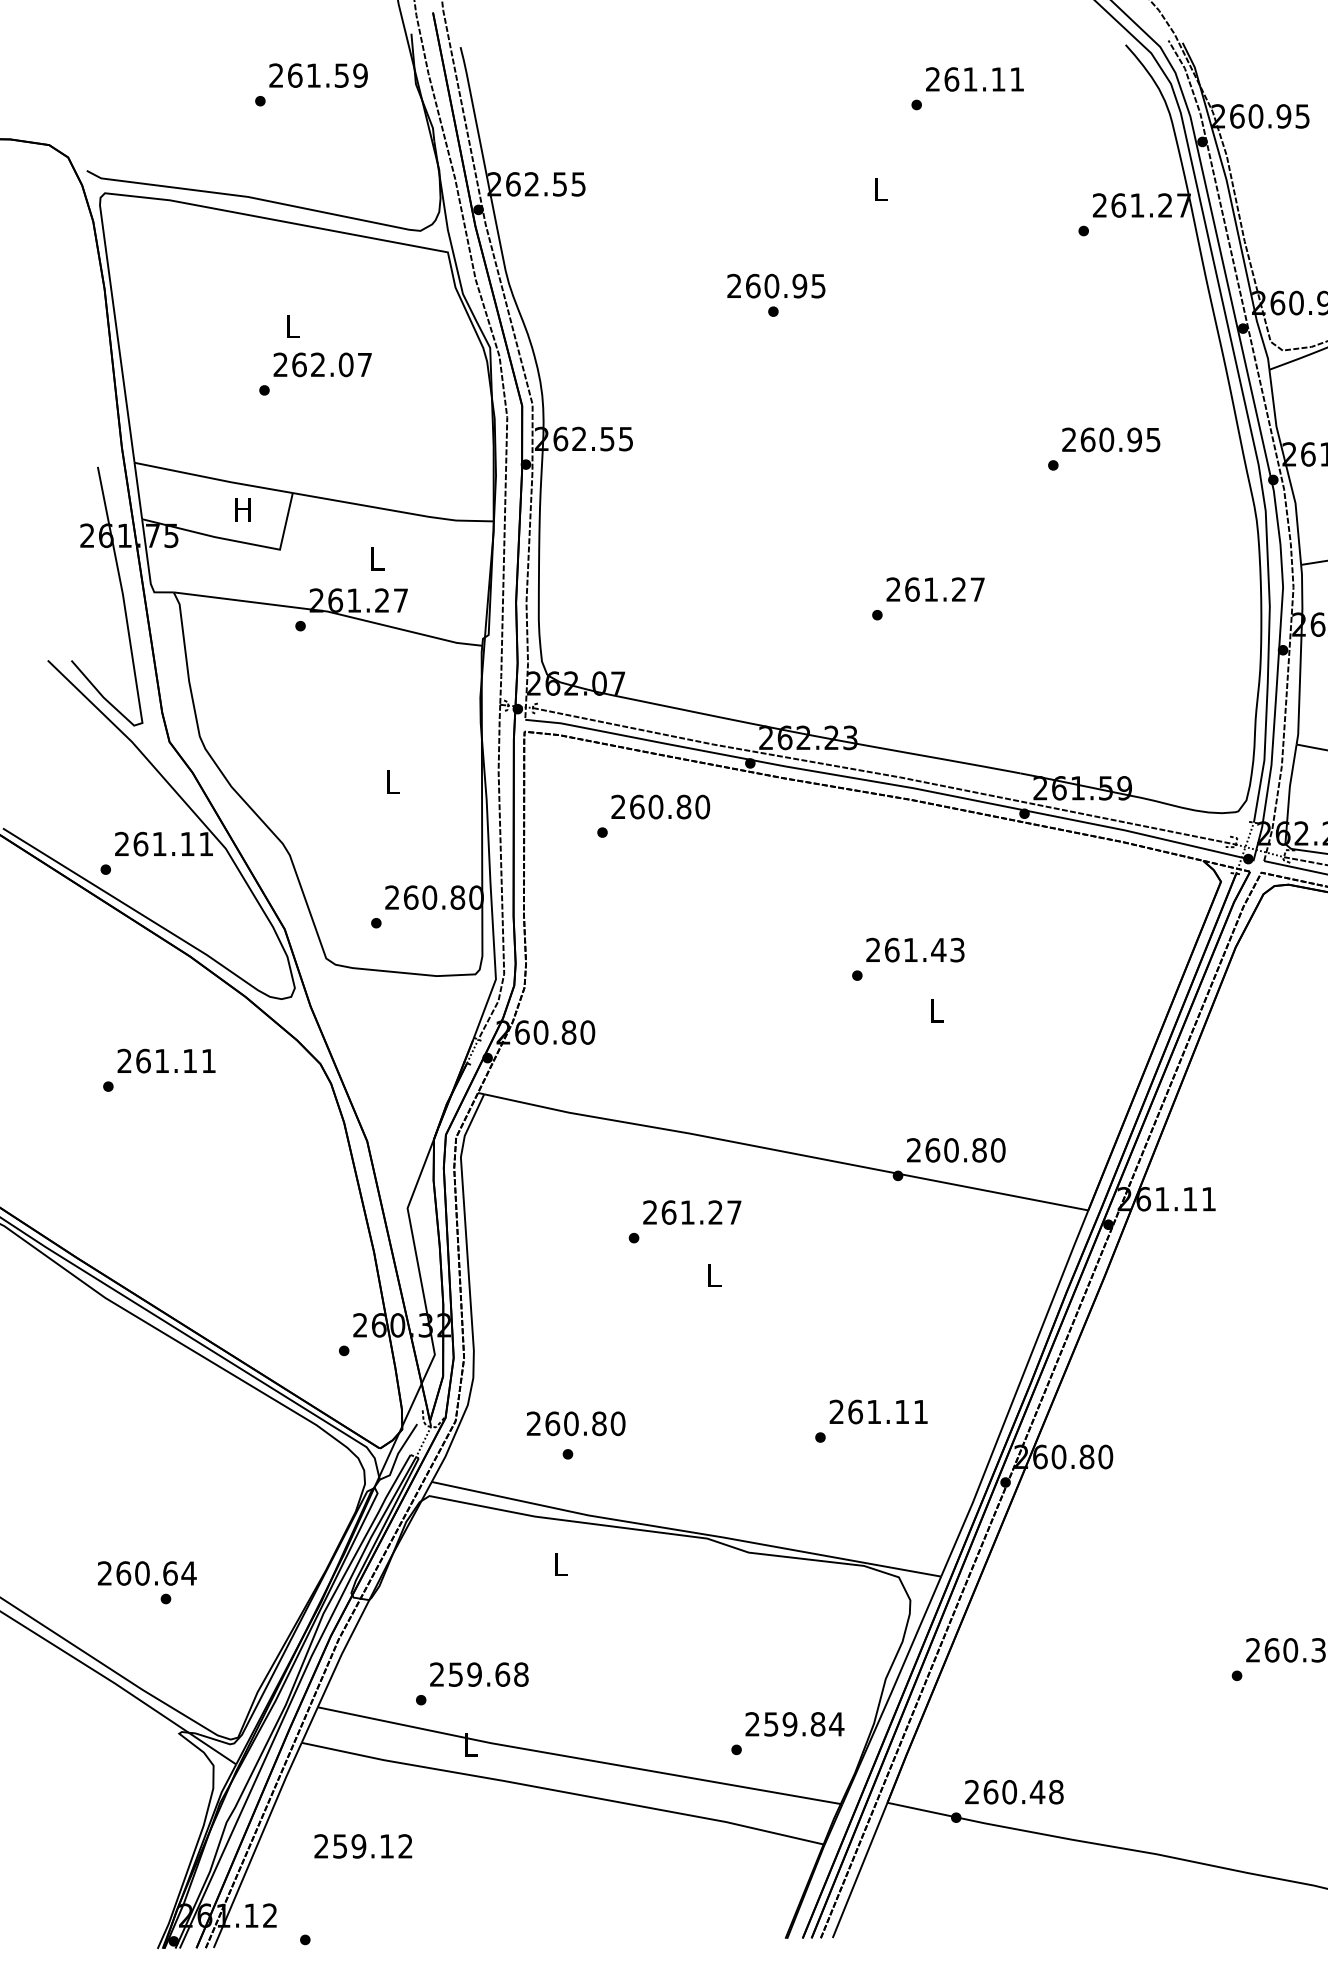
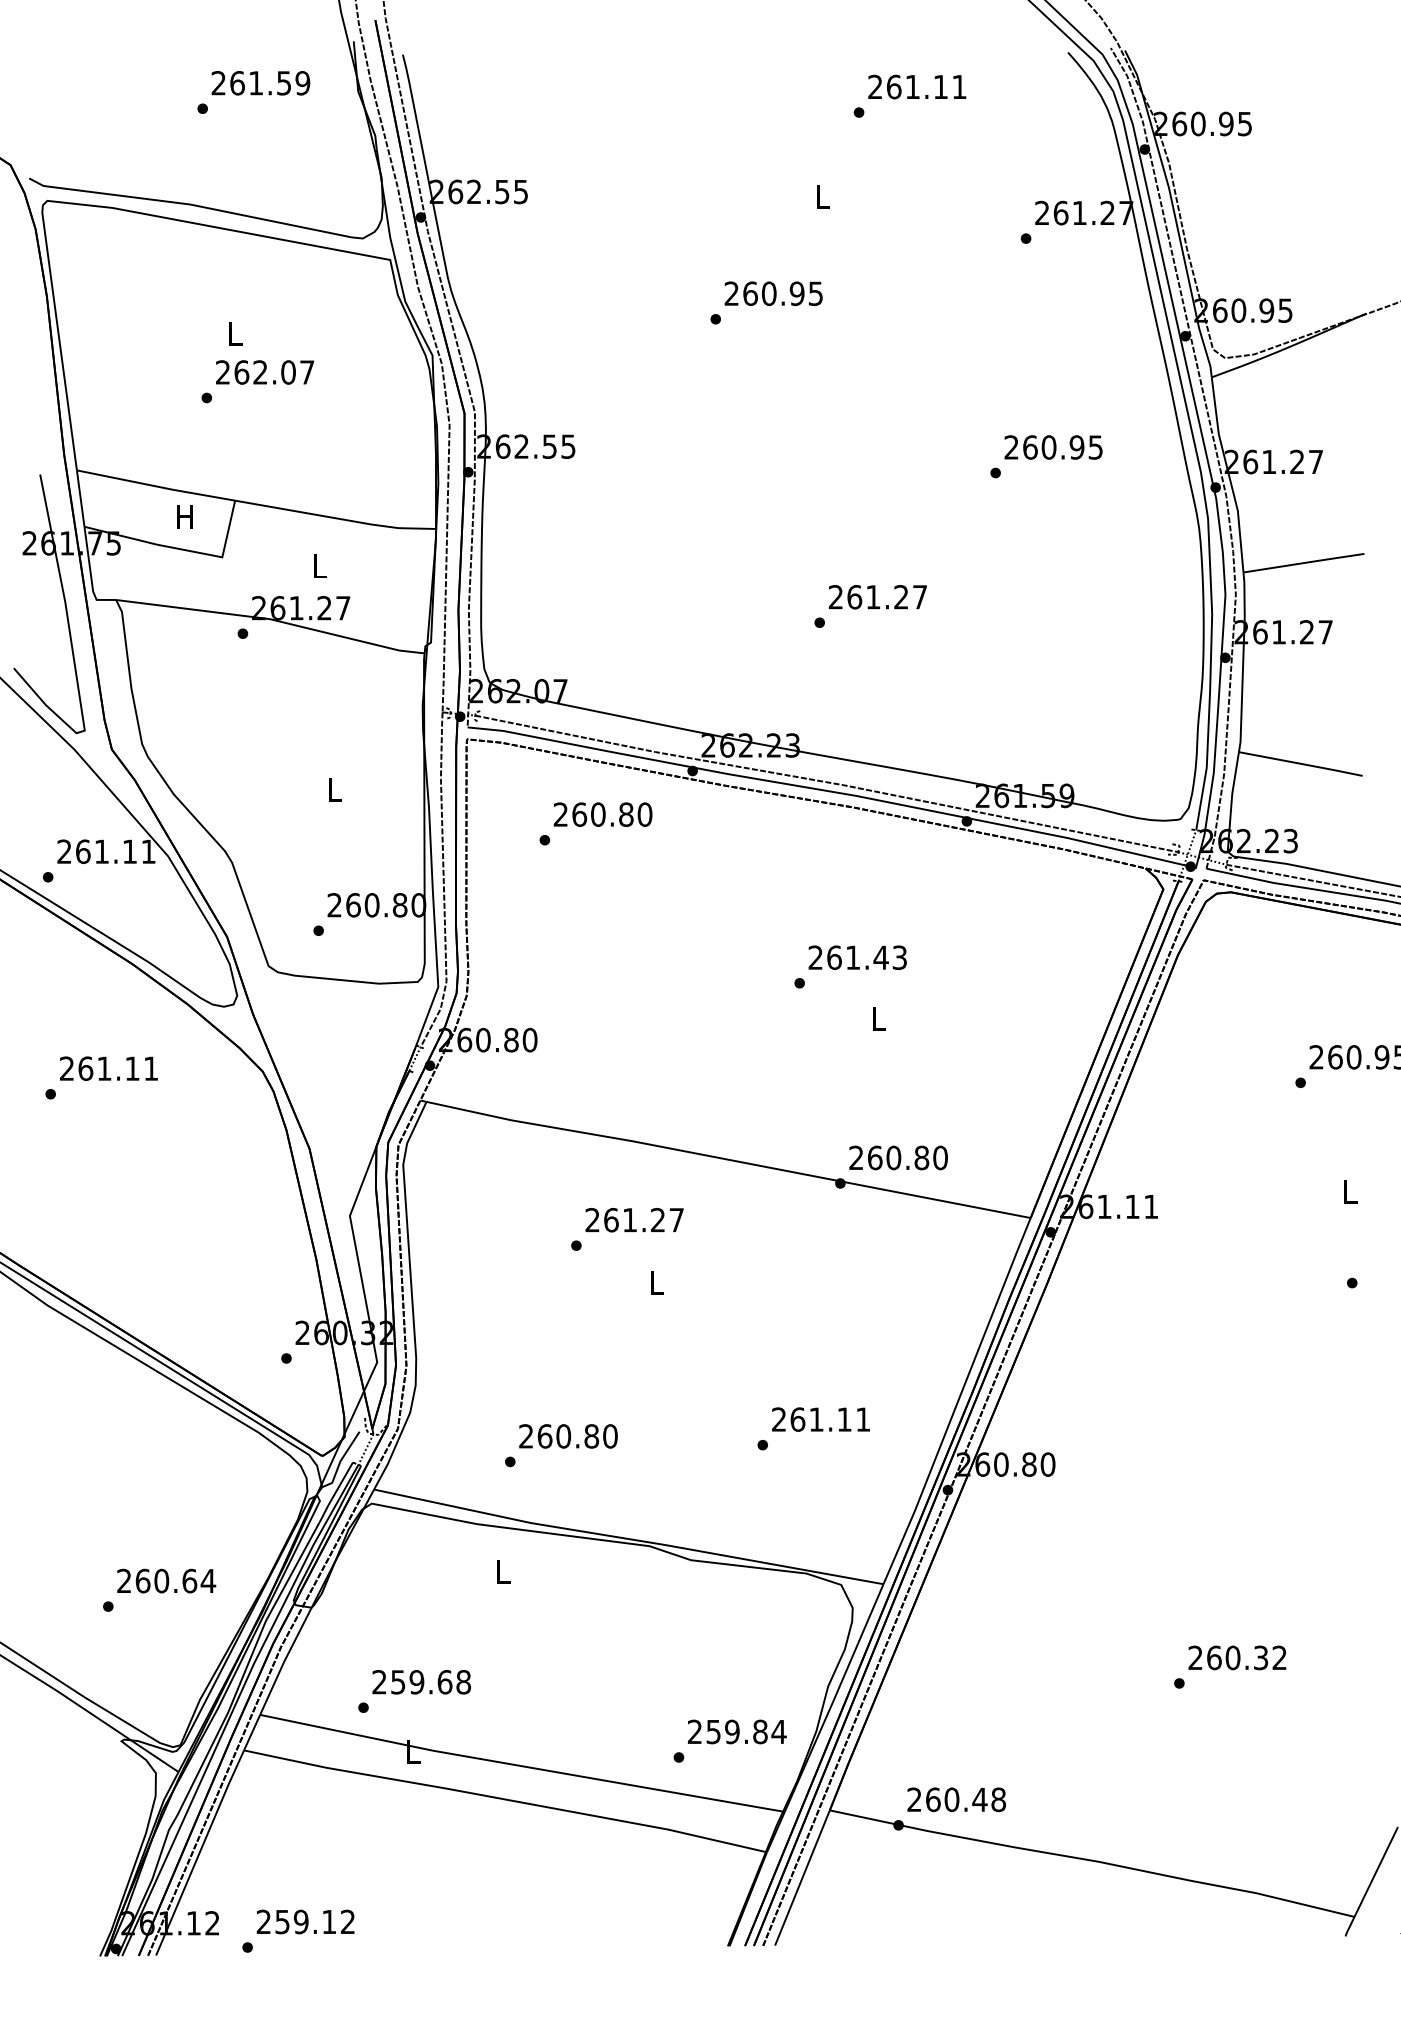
text: (776, 285) -> (773, 293), moved
text: (576, 1423) -> (568, 1436), moved
text: (147, 1572) -> (166, 1580), moved
text: (363, 1845) -> (305, 1921), moved

